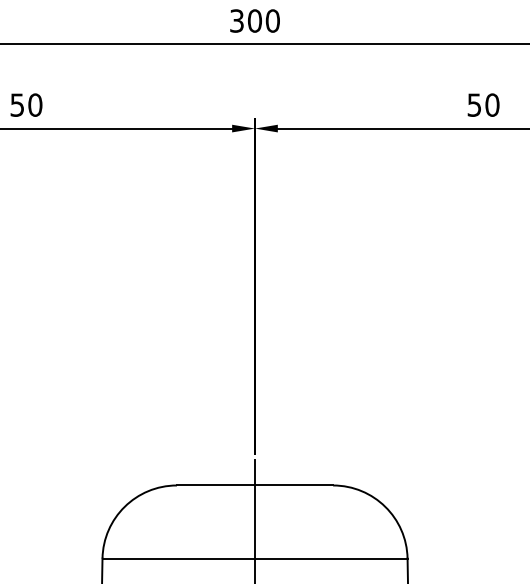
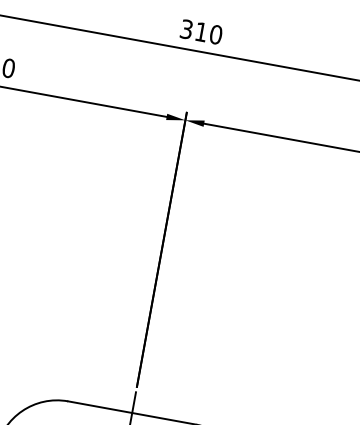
text: (254, 20) -> (201, 31), 300 -> 310

